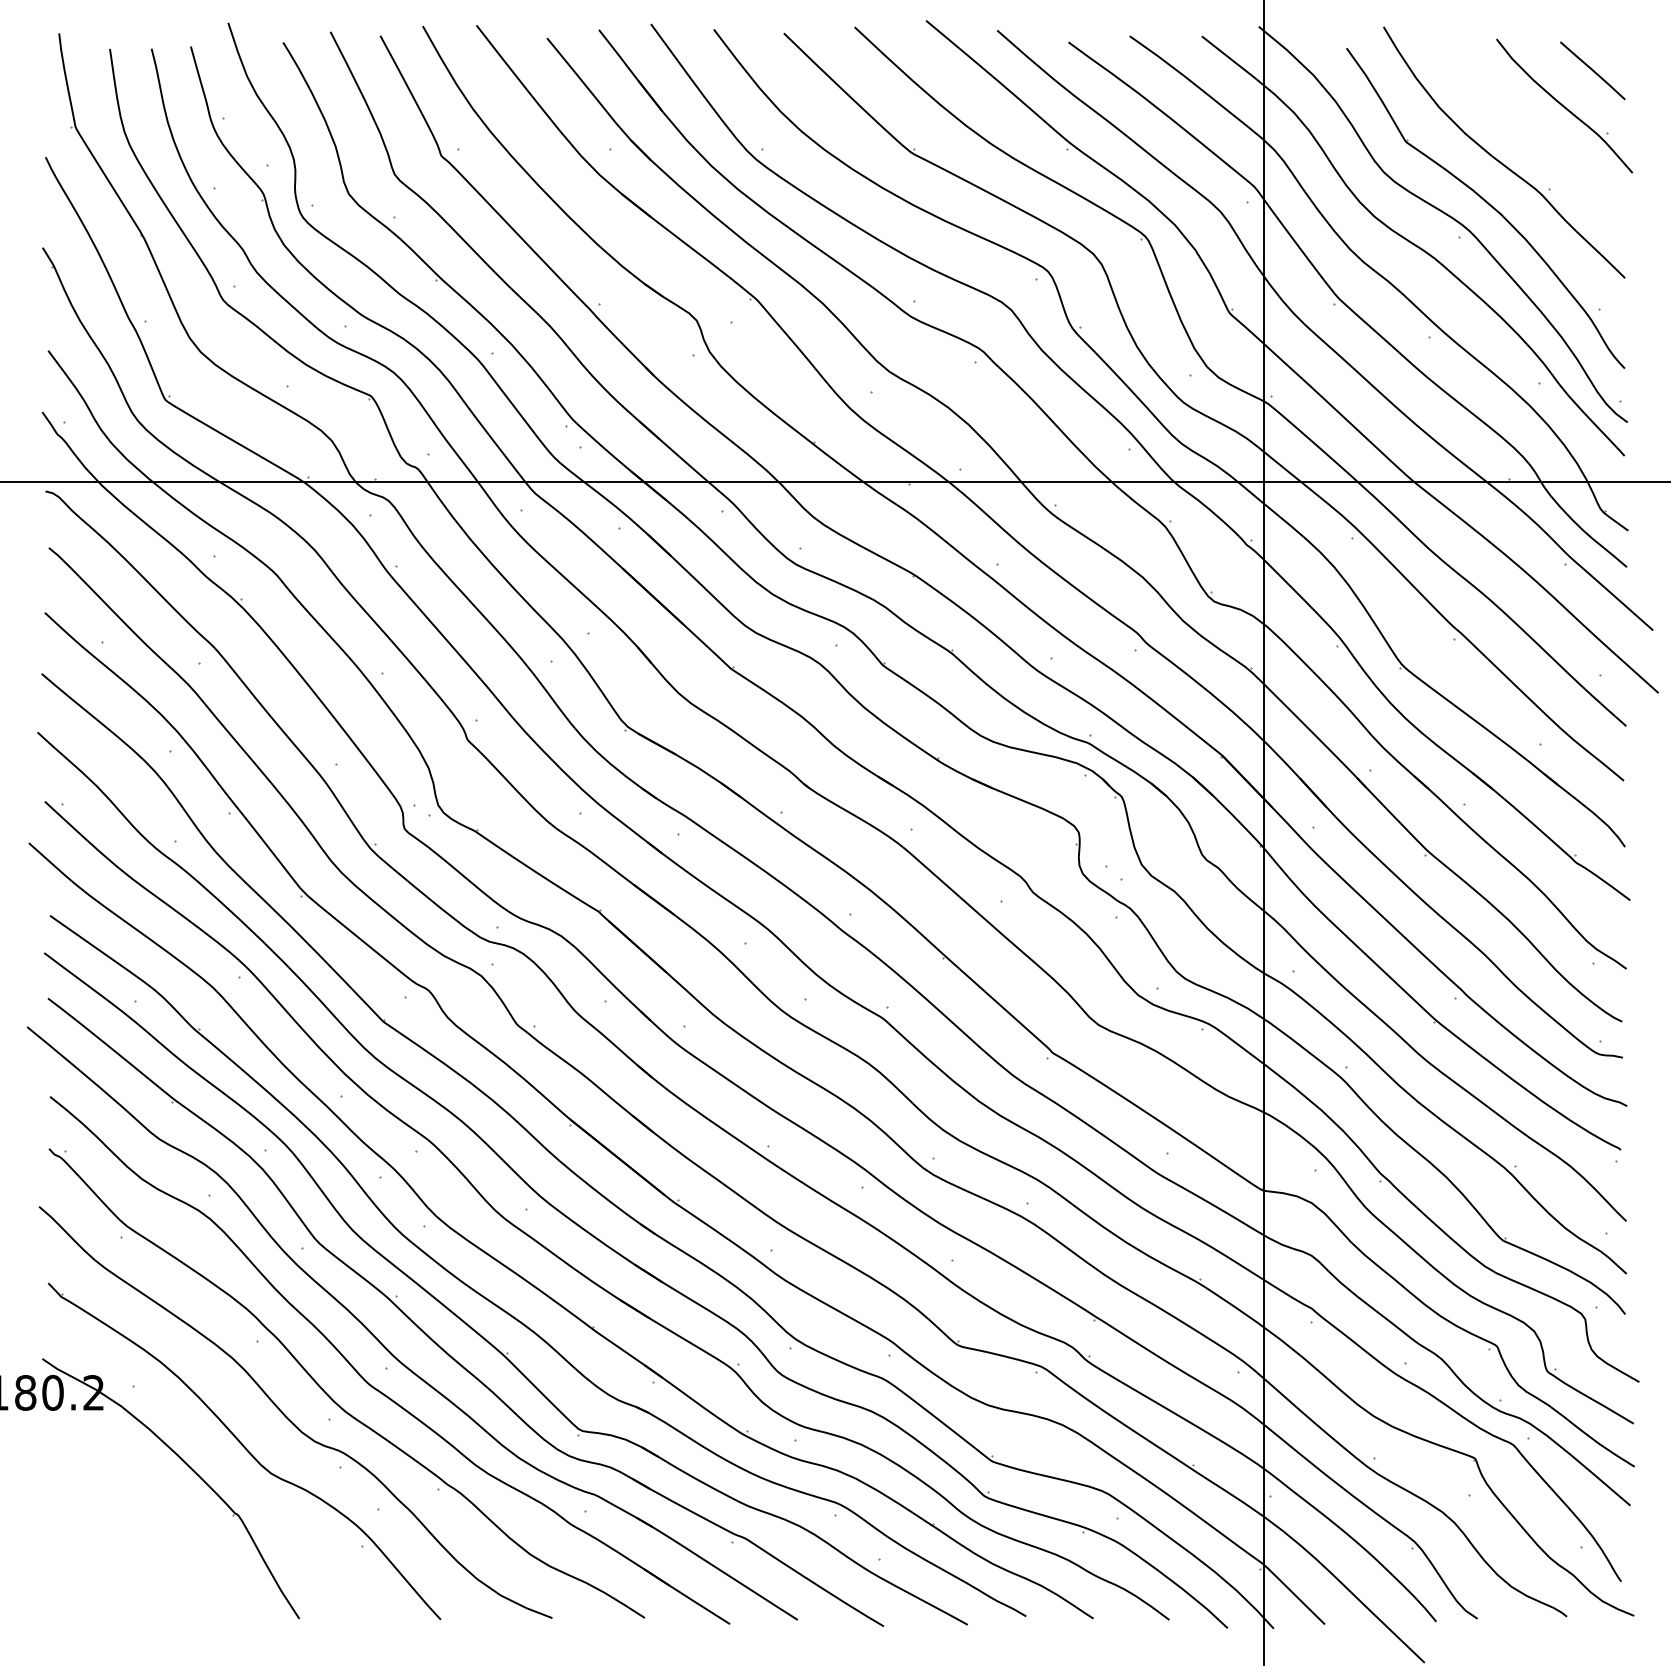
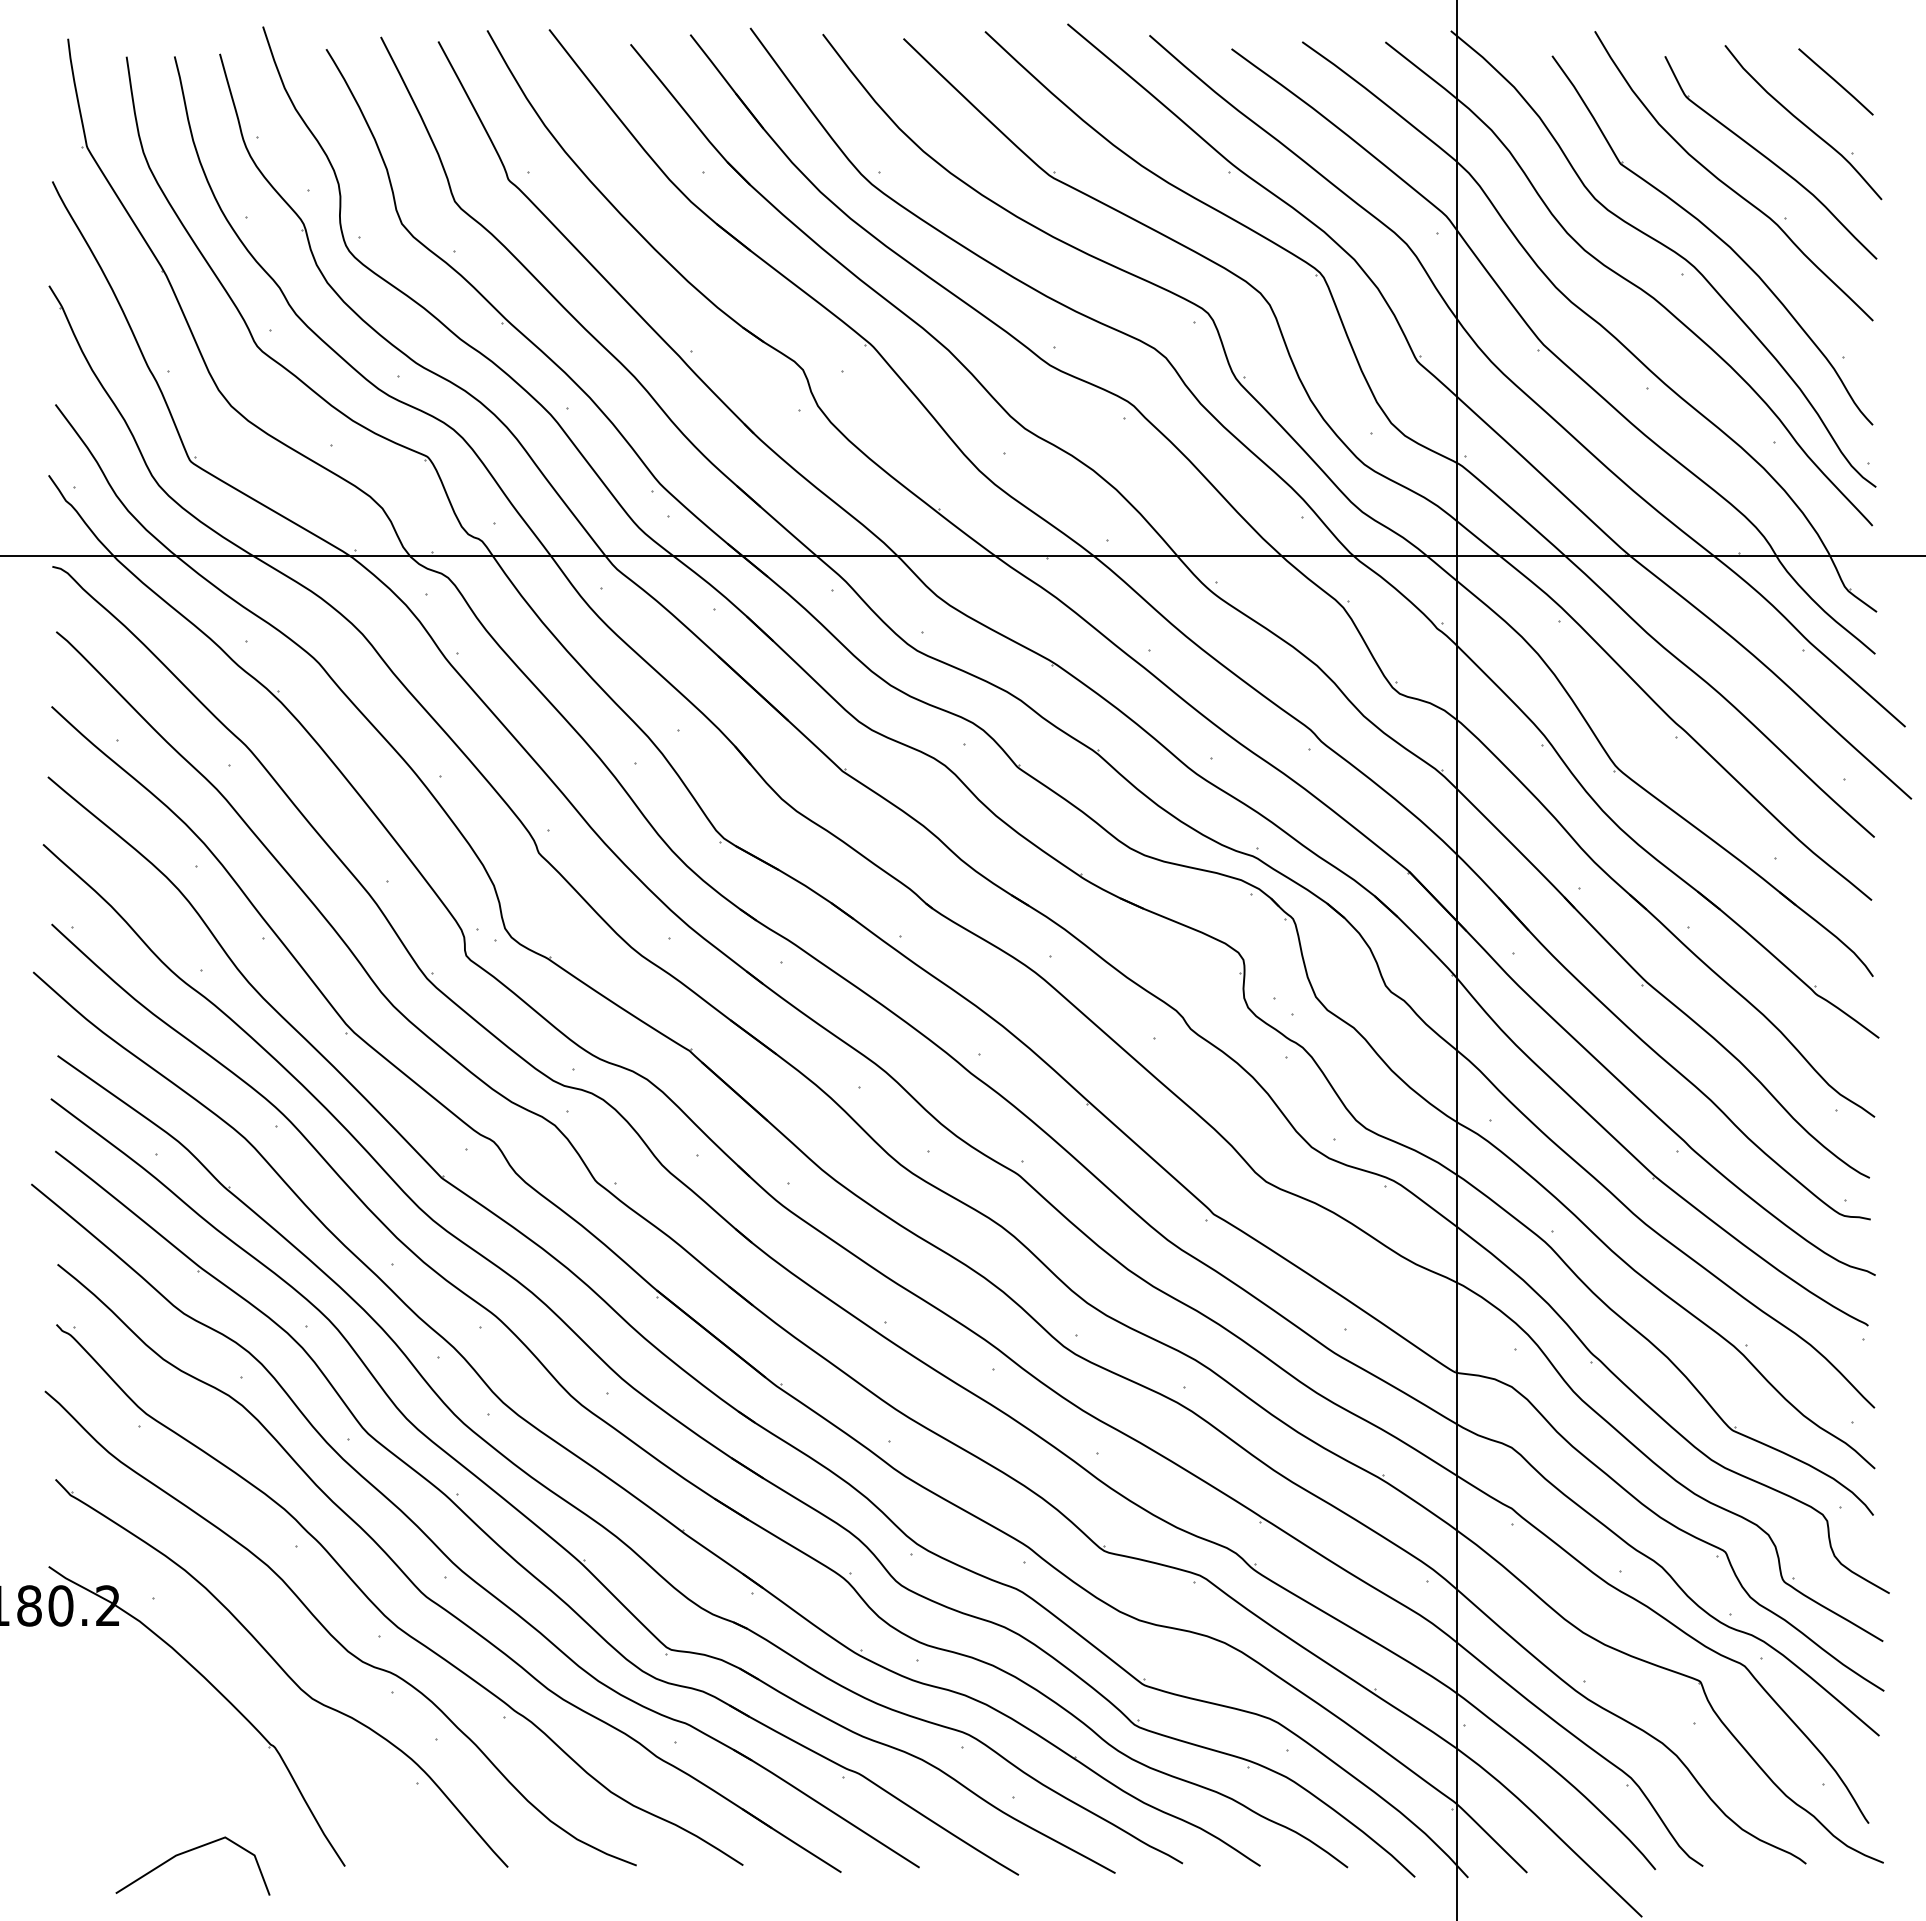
part: (1536, 136) -> (1770, 157), added
line: (161, 1607) -> (185, 1853), added

